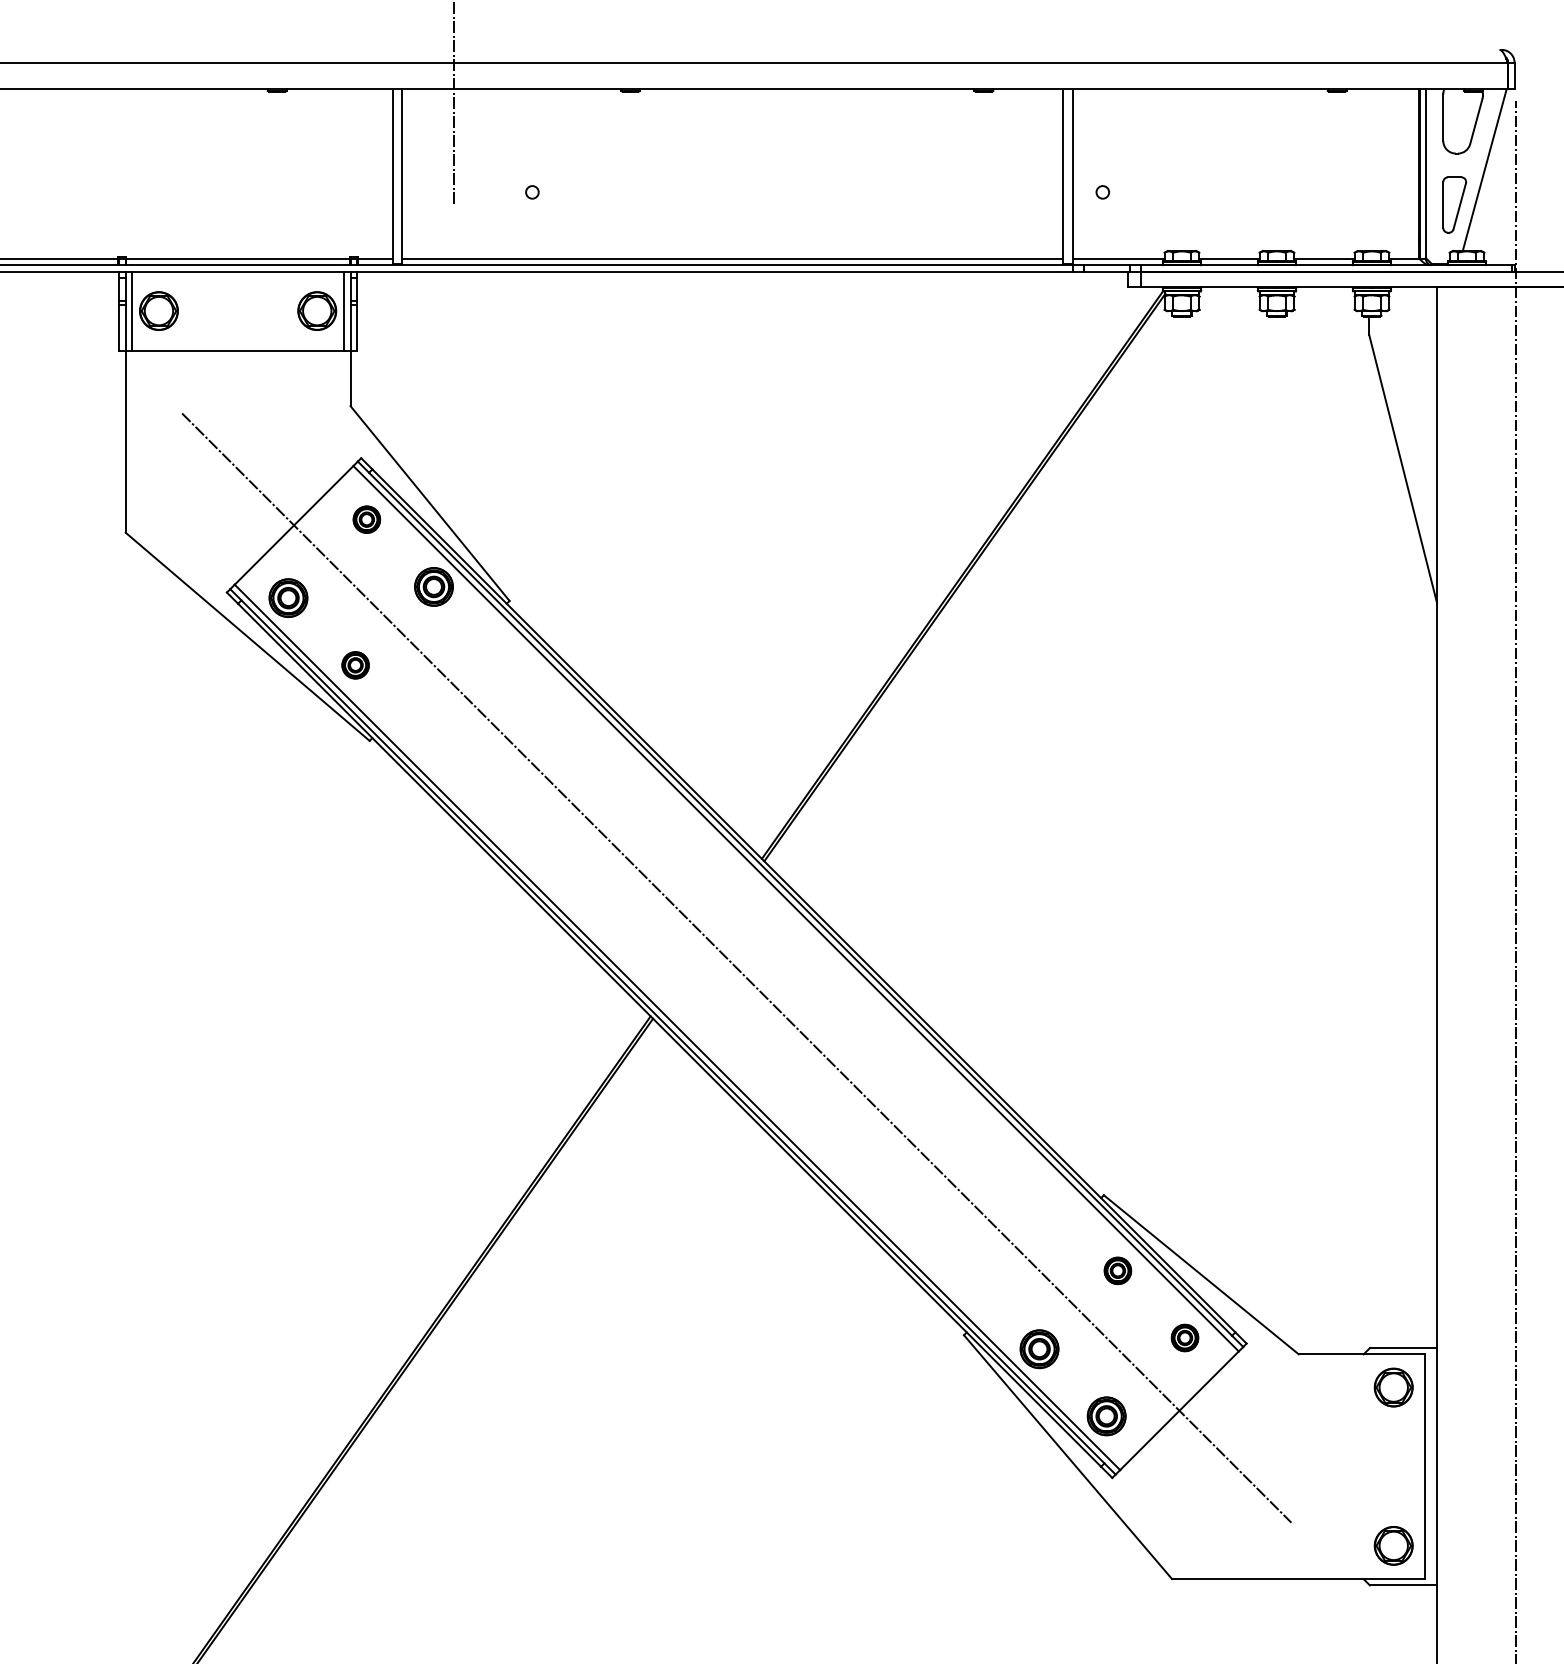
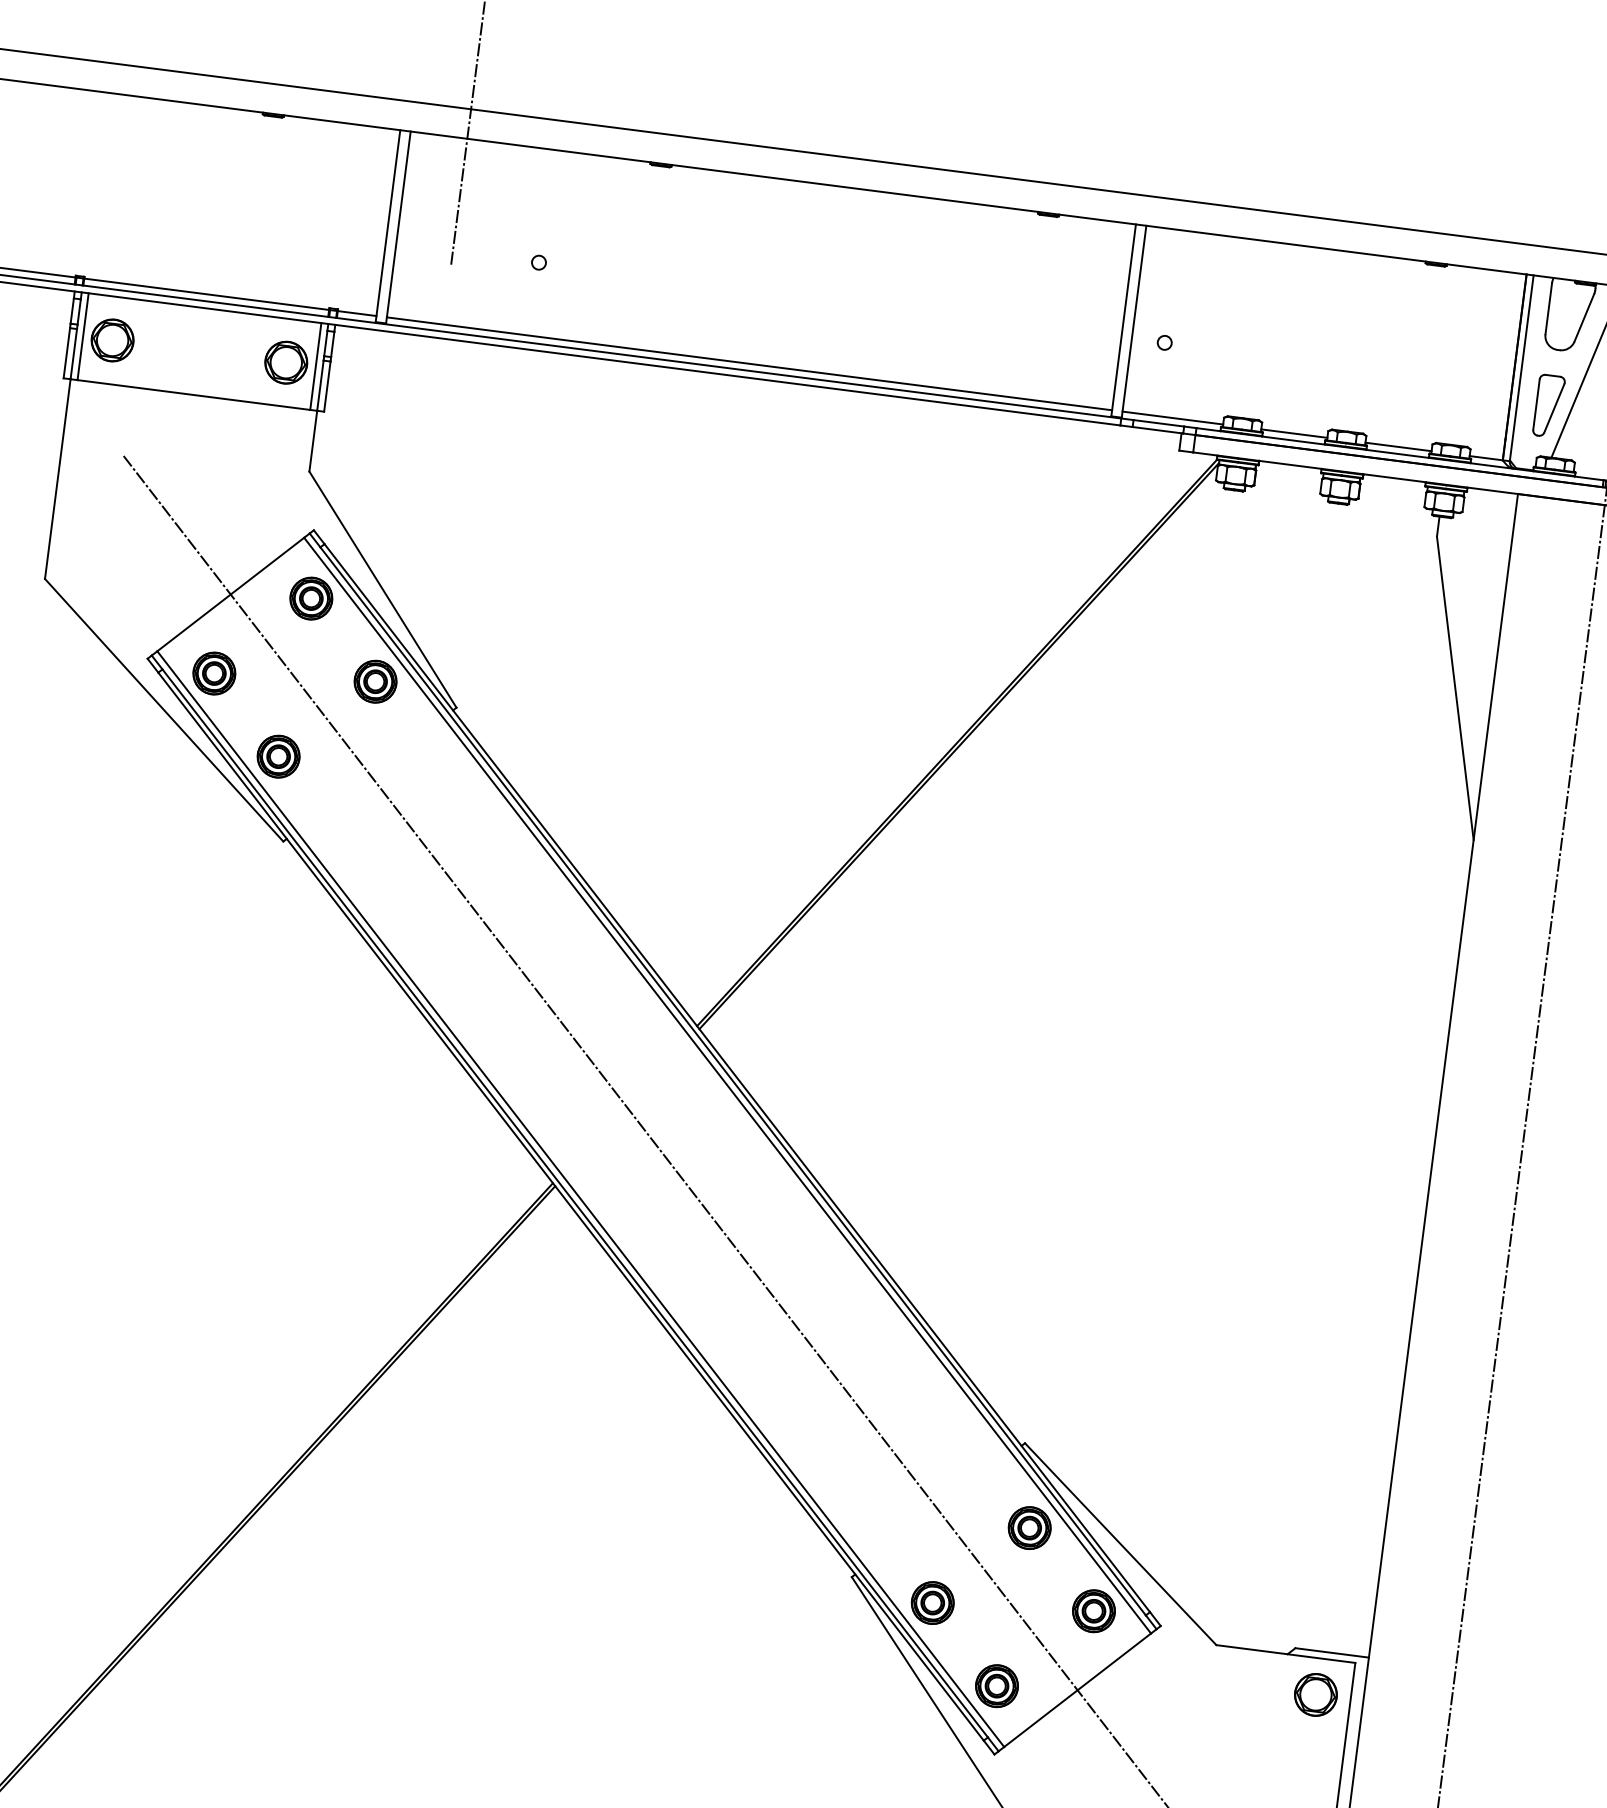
part: (366, 519) -> (311, 598), size x1.43
part: (355, 665) -> (278, 756), size x1.43
part: (1117, 1270) -> (1029, 1527), size x1.43
part: (1184, 1337) -> (1093, 1610), size x1.43

